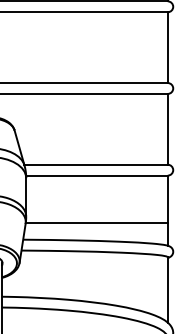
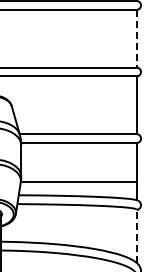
line: (167, 47) -> (136, 38), solid -> dashed
line: (167, 290) -> (136, 236), solid -> dashed

